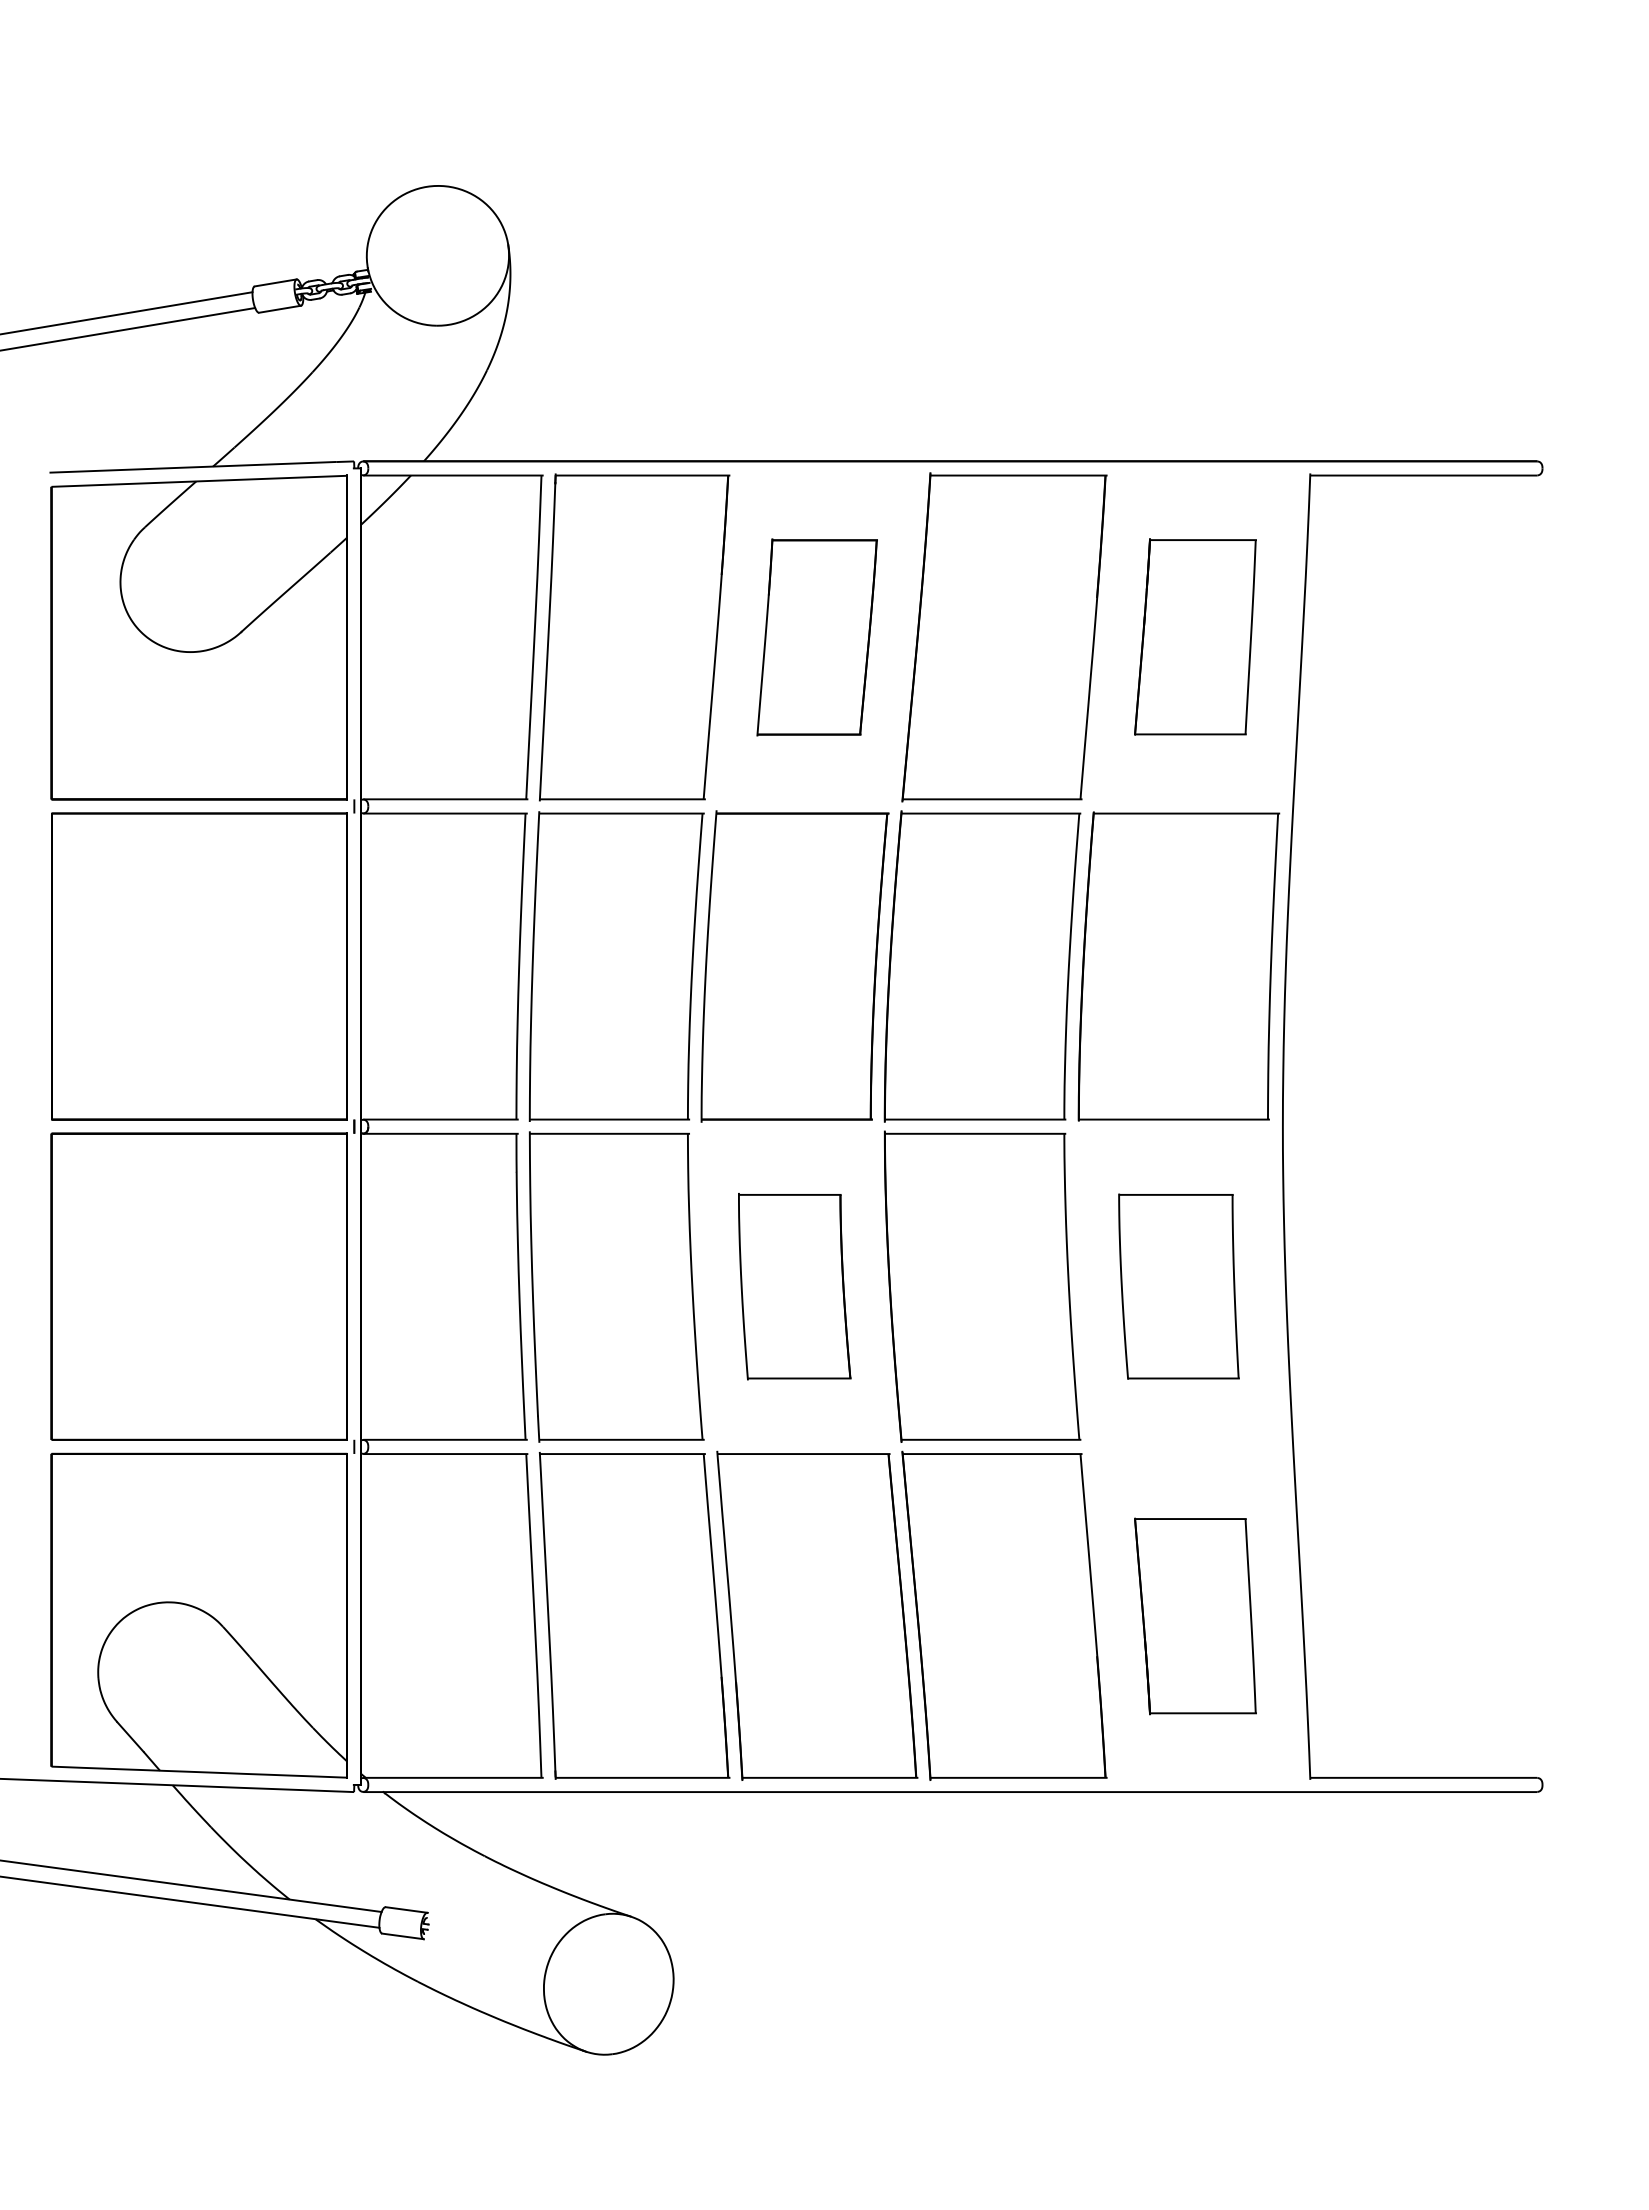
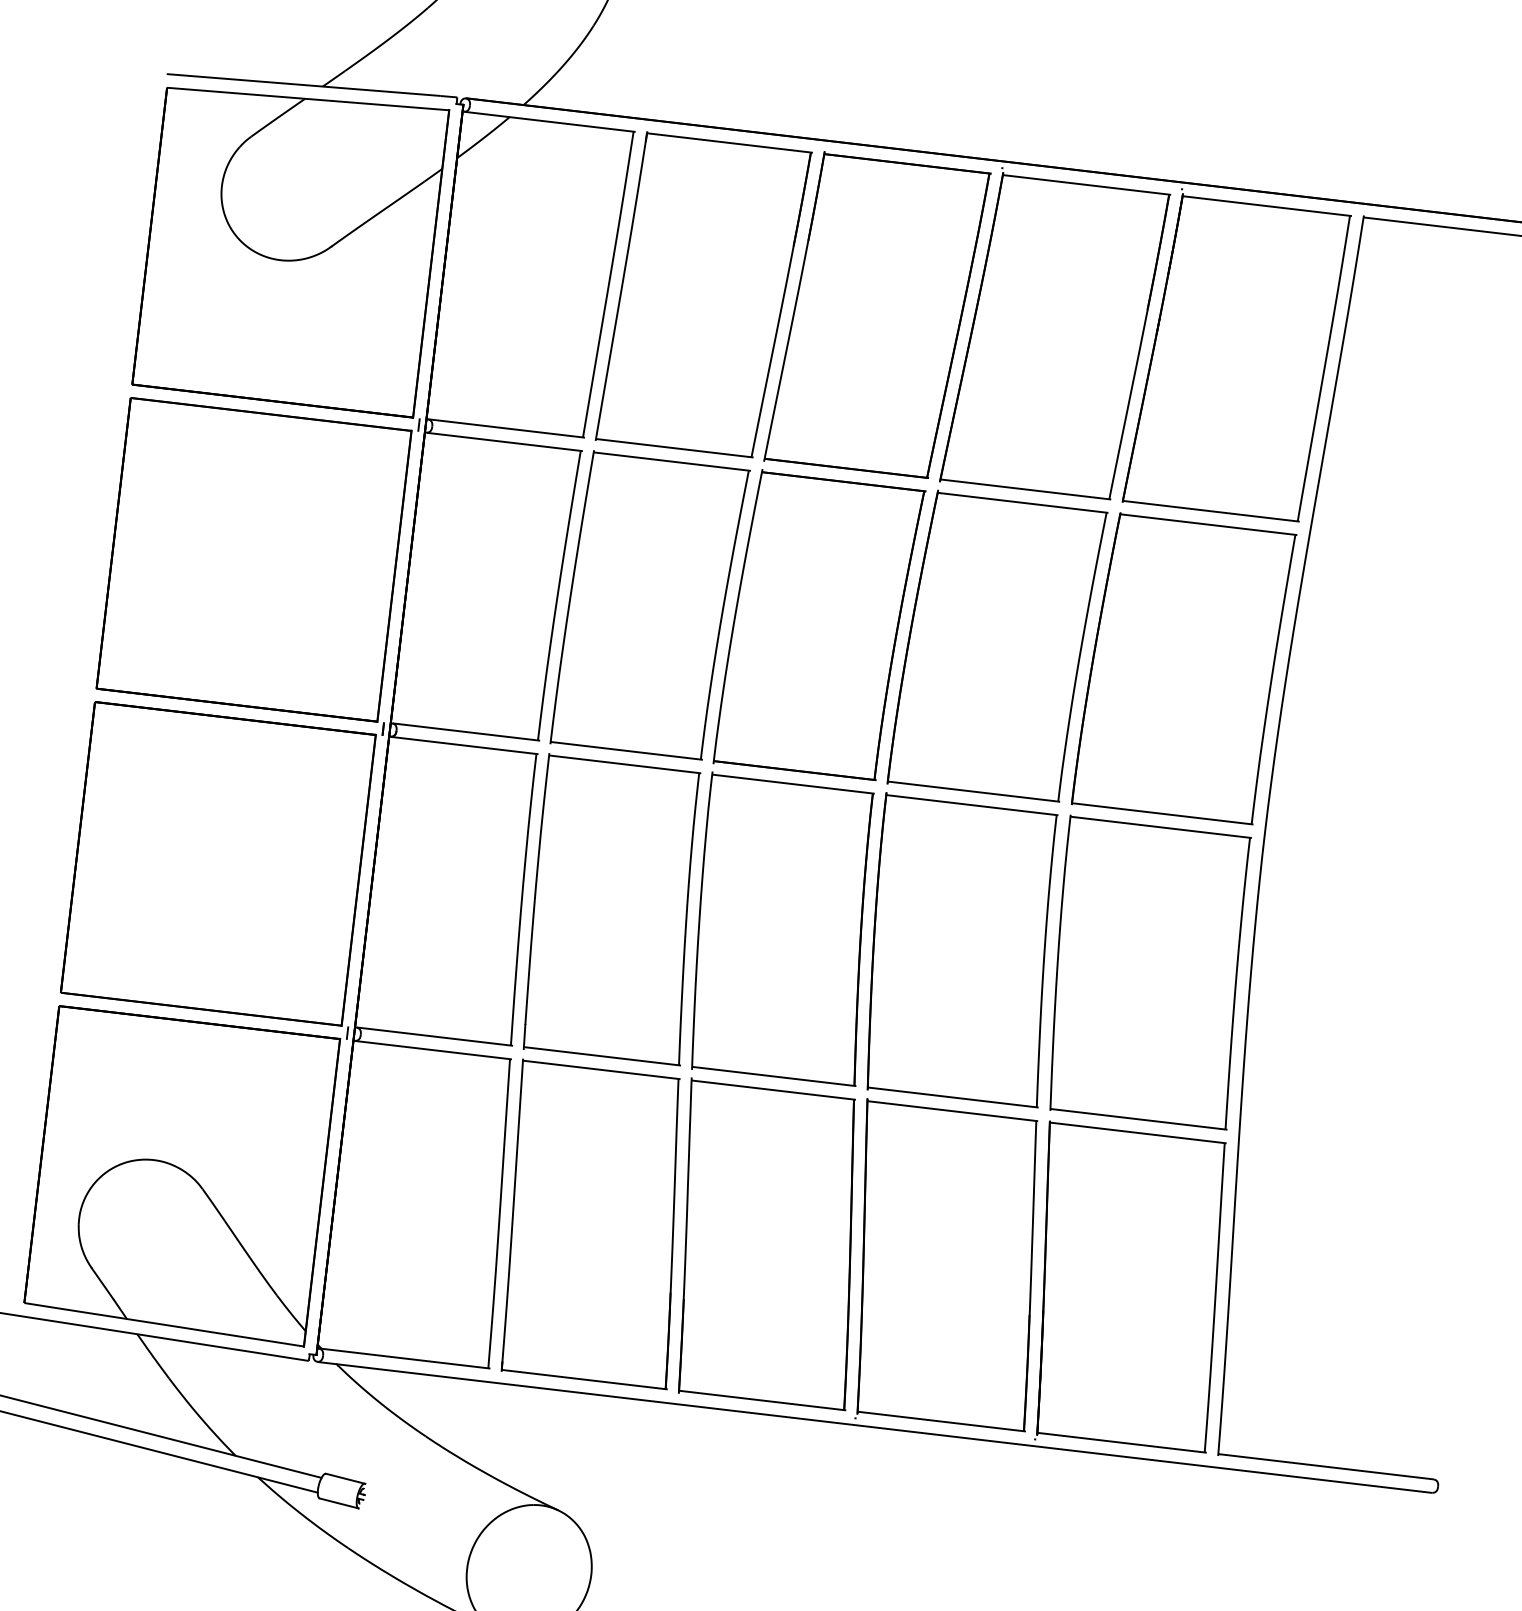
part: (1195, 636) -> (1236, 357), size x1.67
part: (817, 637) -> (877, 316), size x1.67
part: (794, 1286) -> (783, 929), size x1.67
part: (1179, 1286) -> (1149, 972), size x1.67
part: (1195, 1616) -> (1127, 1288), size x1.67

